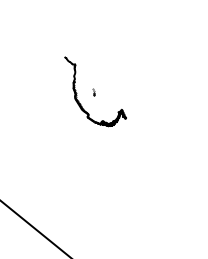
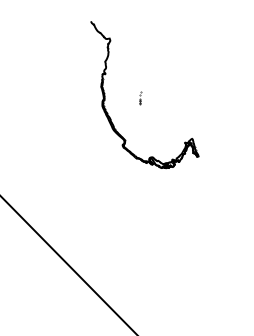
part: (95, 90) -> (144, 95), size x1.67

